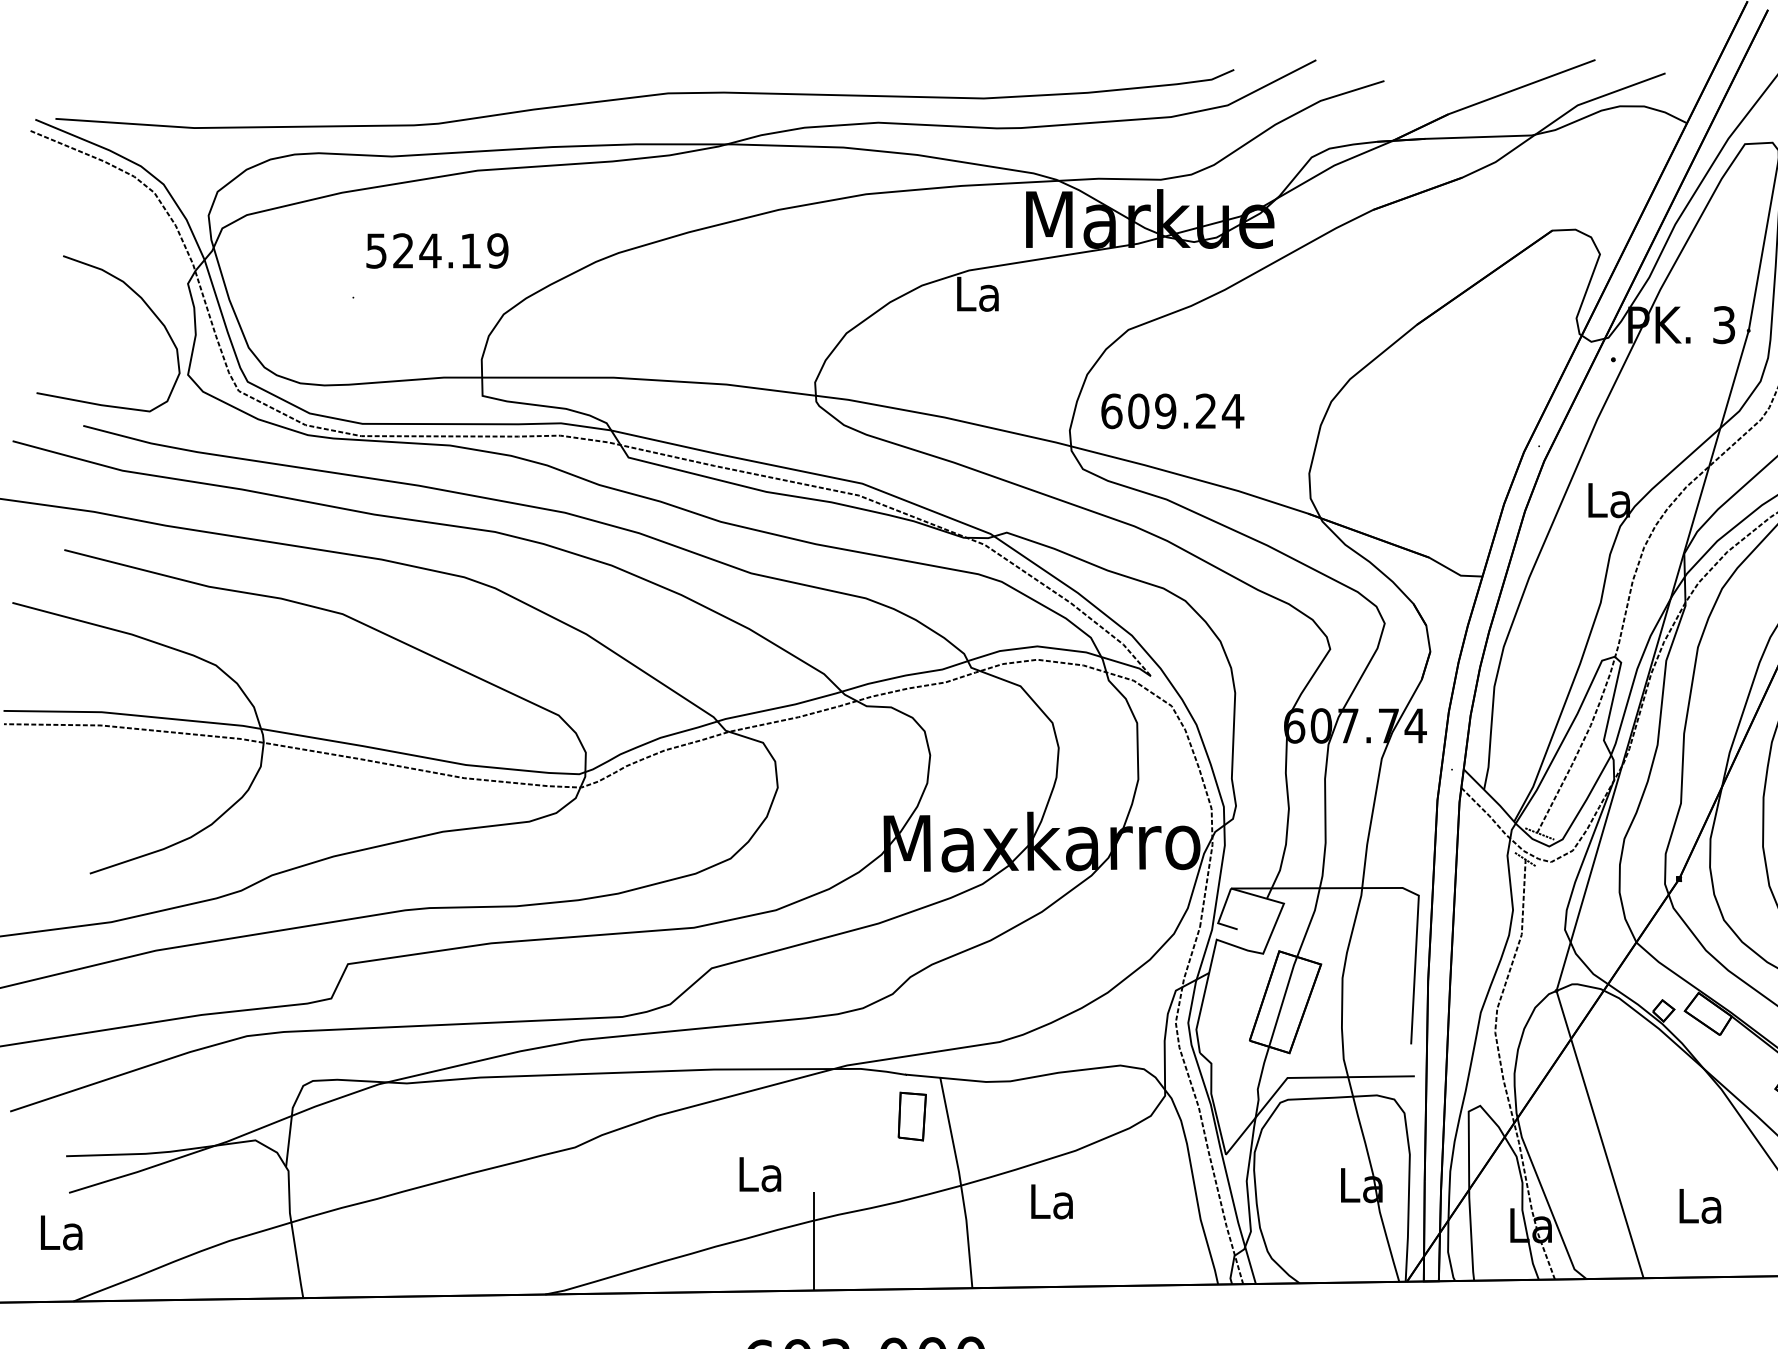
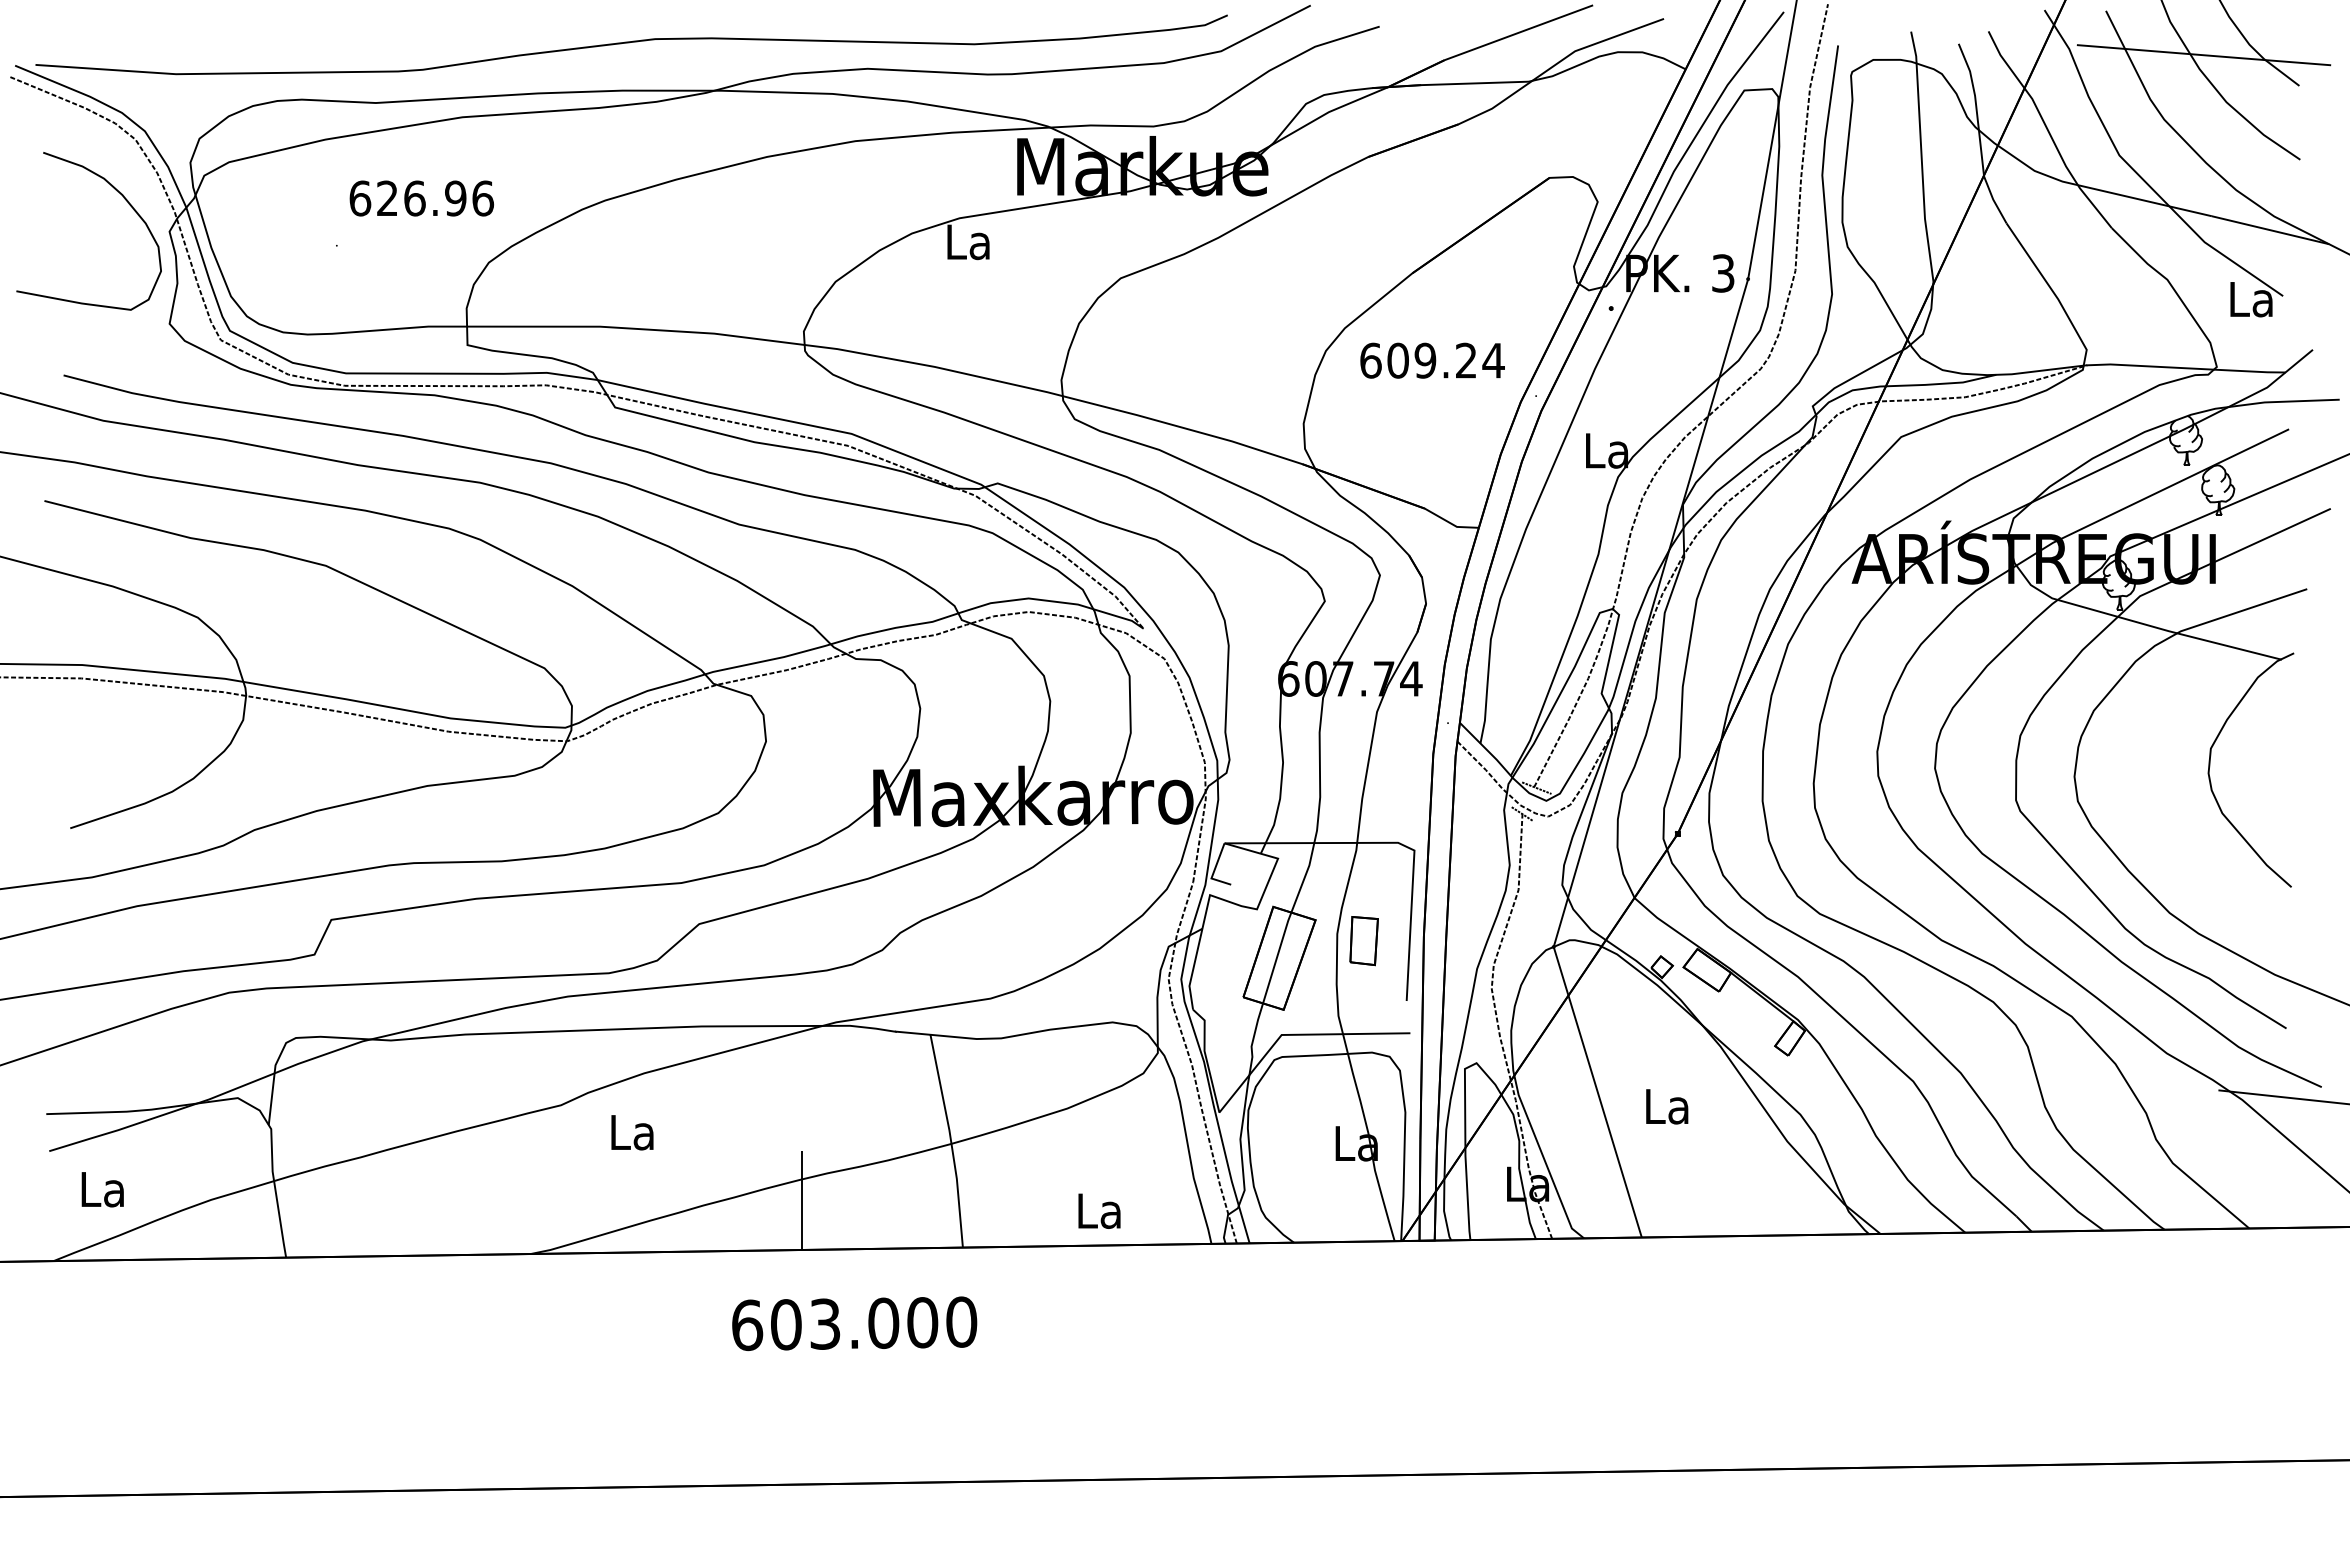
text: (437, 250) -> (421, 198), 524.19 -> 626.96
curve: (143, 302) -> (124, 199), moved
text: (1172, 411) -> (1432, 360), moved
part: (911, 1117) -> (1363, 941), moved
text: (760, 1174) -> (632, 1132), moved
text: (1052, 1201) -> (1099, 1210), moved
text: (1700, 1206) -> (1667, 1106), moved
text: (61, 1232) -> (102, 1189), moved

